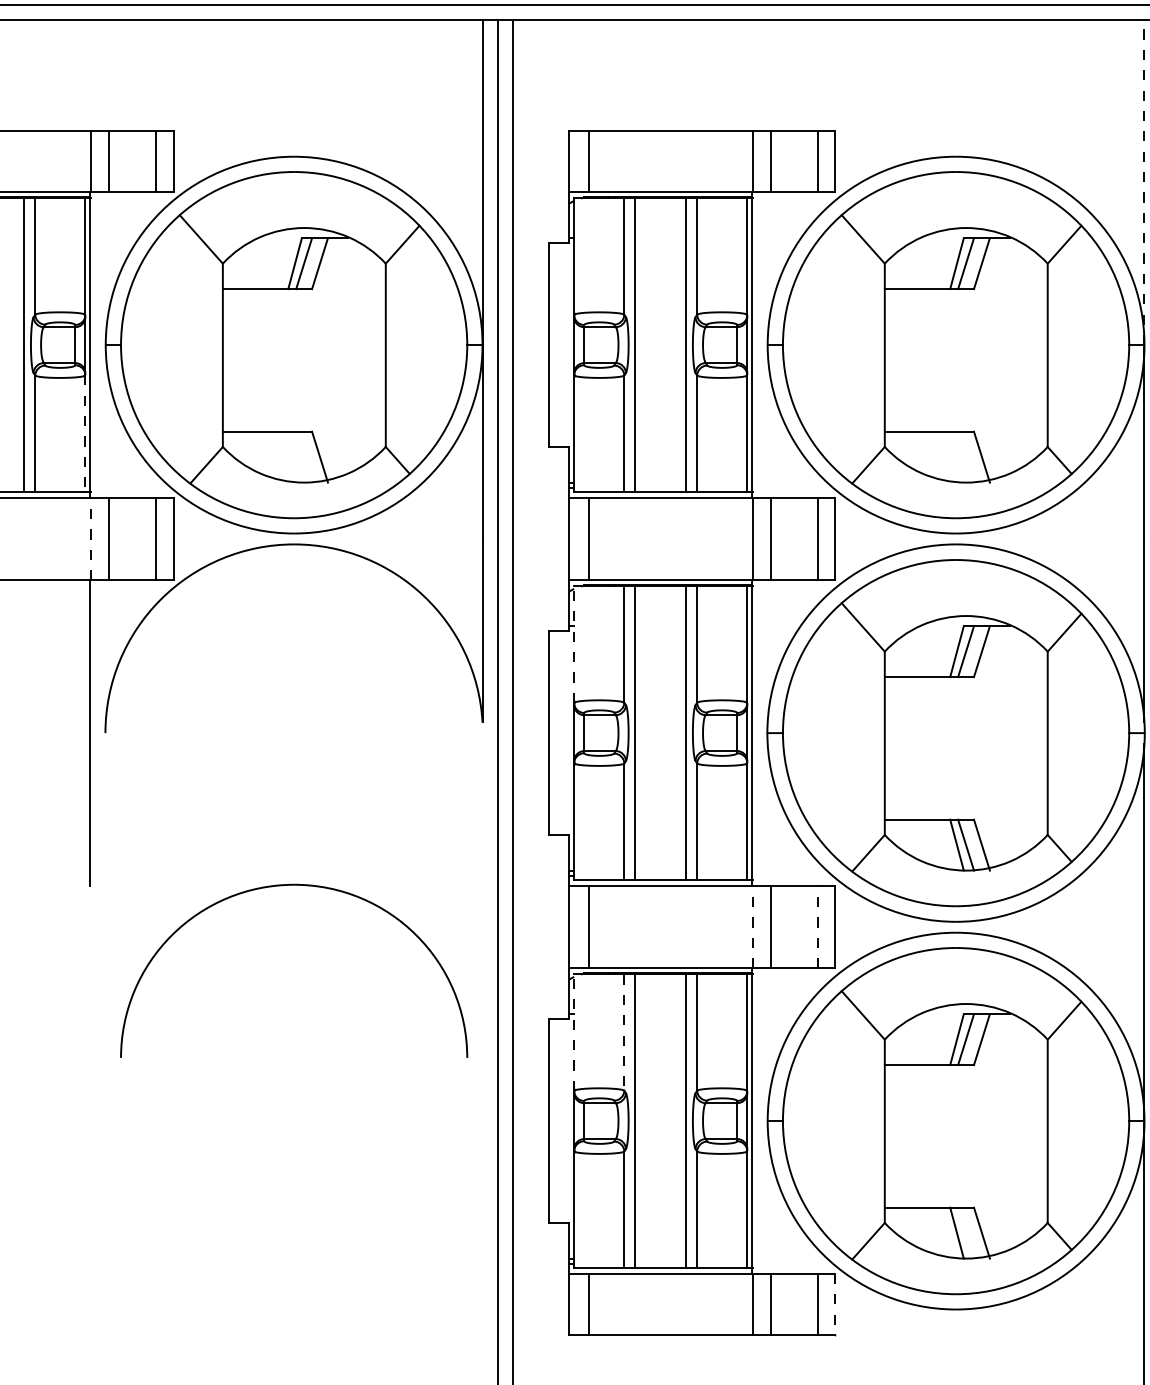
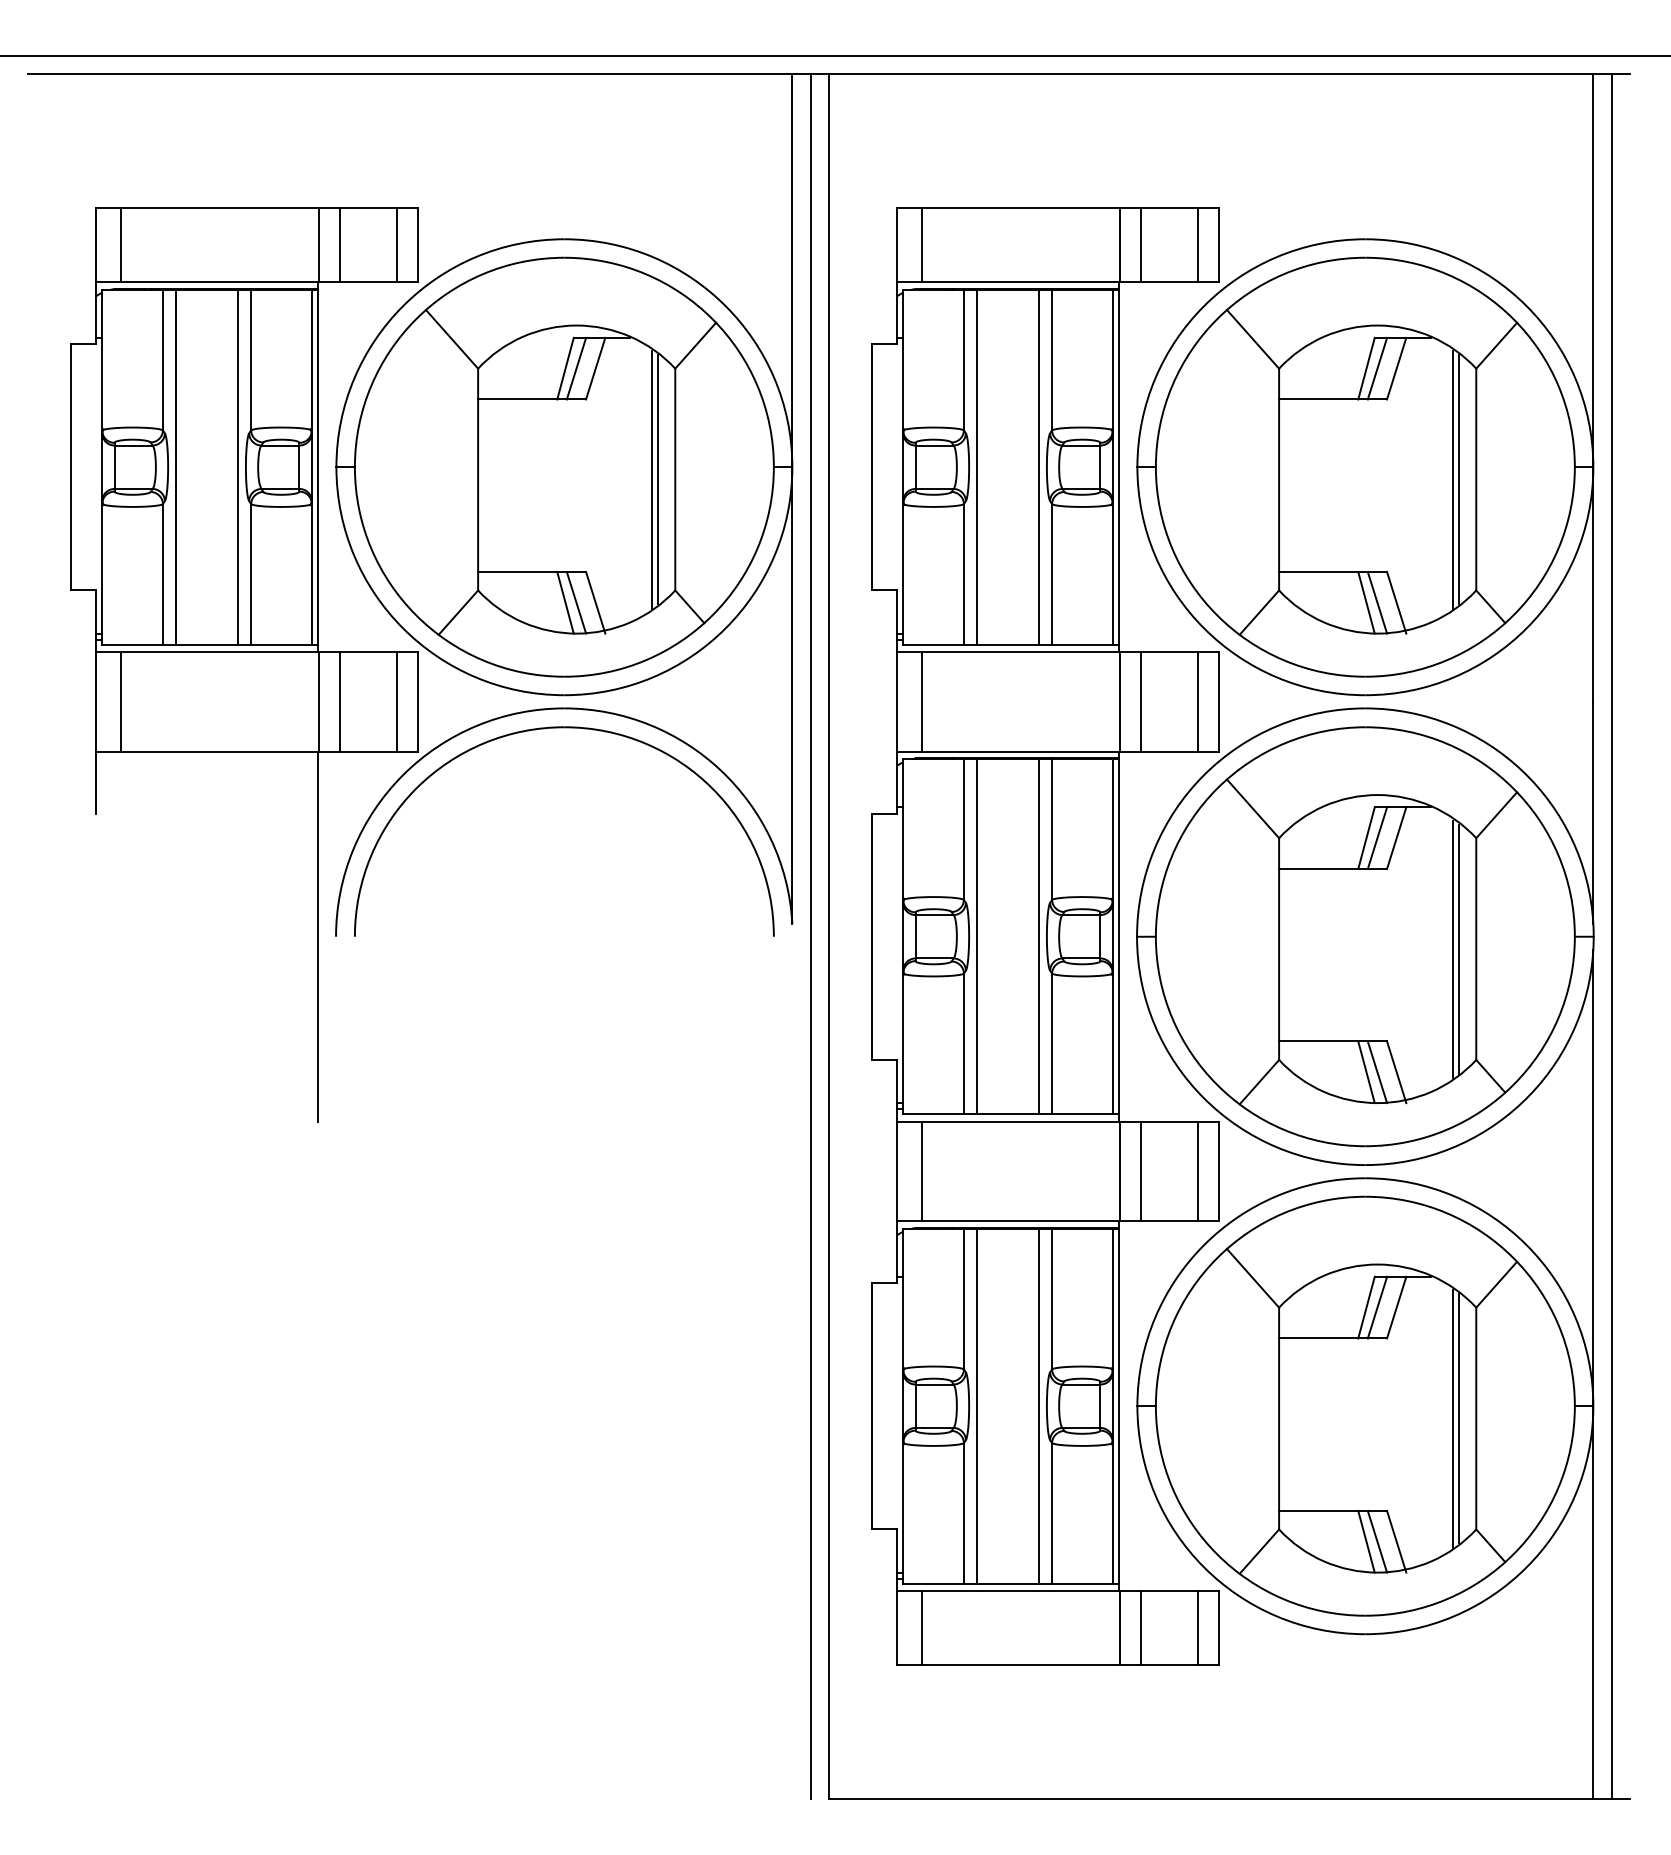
line: (1144, 182) -> (1593, 270), dashed -> solid
line: (366, 355) -> (652, 479), added
line: (371, 355) -> (657, 479), added
line: (1028, 355) -> (1453, 479), added
line: (1033, 355) -> (1458, 479), added
line: (85, 433) -> (311, 574), dashed -> solid
line: (295, 456) -> (565, 602), added
line: (304, 456) -> (576, 602), added
line: (957, 456) -> (1366, 602), added
line: (966, 456) -> (1377, 602), added
line: (90, 539) -> (318, 702), dashed -> solid
line: (574, 644) -> (903, 829), dashed -> solid
line: (1033, 742) -> (1458, 948), added
line: (1028, 743) -> (1453, 949), added
part: (294, 885) -> (564, 728), moved
line: (752, 927) -> (1119, 1171), dashed -> solid
line: (818, 927) -> (1198, 1171), dashed -> solid
line: (574, 1032) -> (903, 1298), dashed -> solid
line: (623, 1032) -> (963, 1299), dashed -> solid
line: (1028, 1131) -> (1453, 1418), added
line: (1033, 1131) -> (1458, 1418), added
line: (966, 1232) -> (1377, 1541), added
line: (835, 1304) -> (1219, 1628), dashed -> solid

